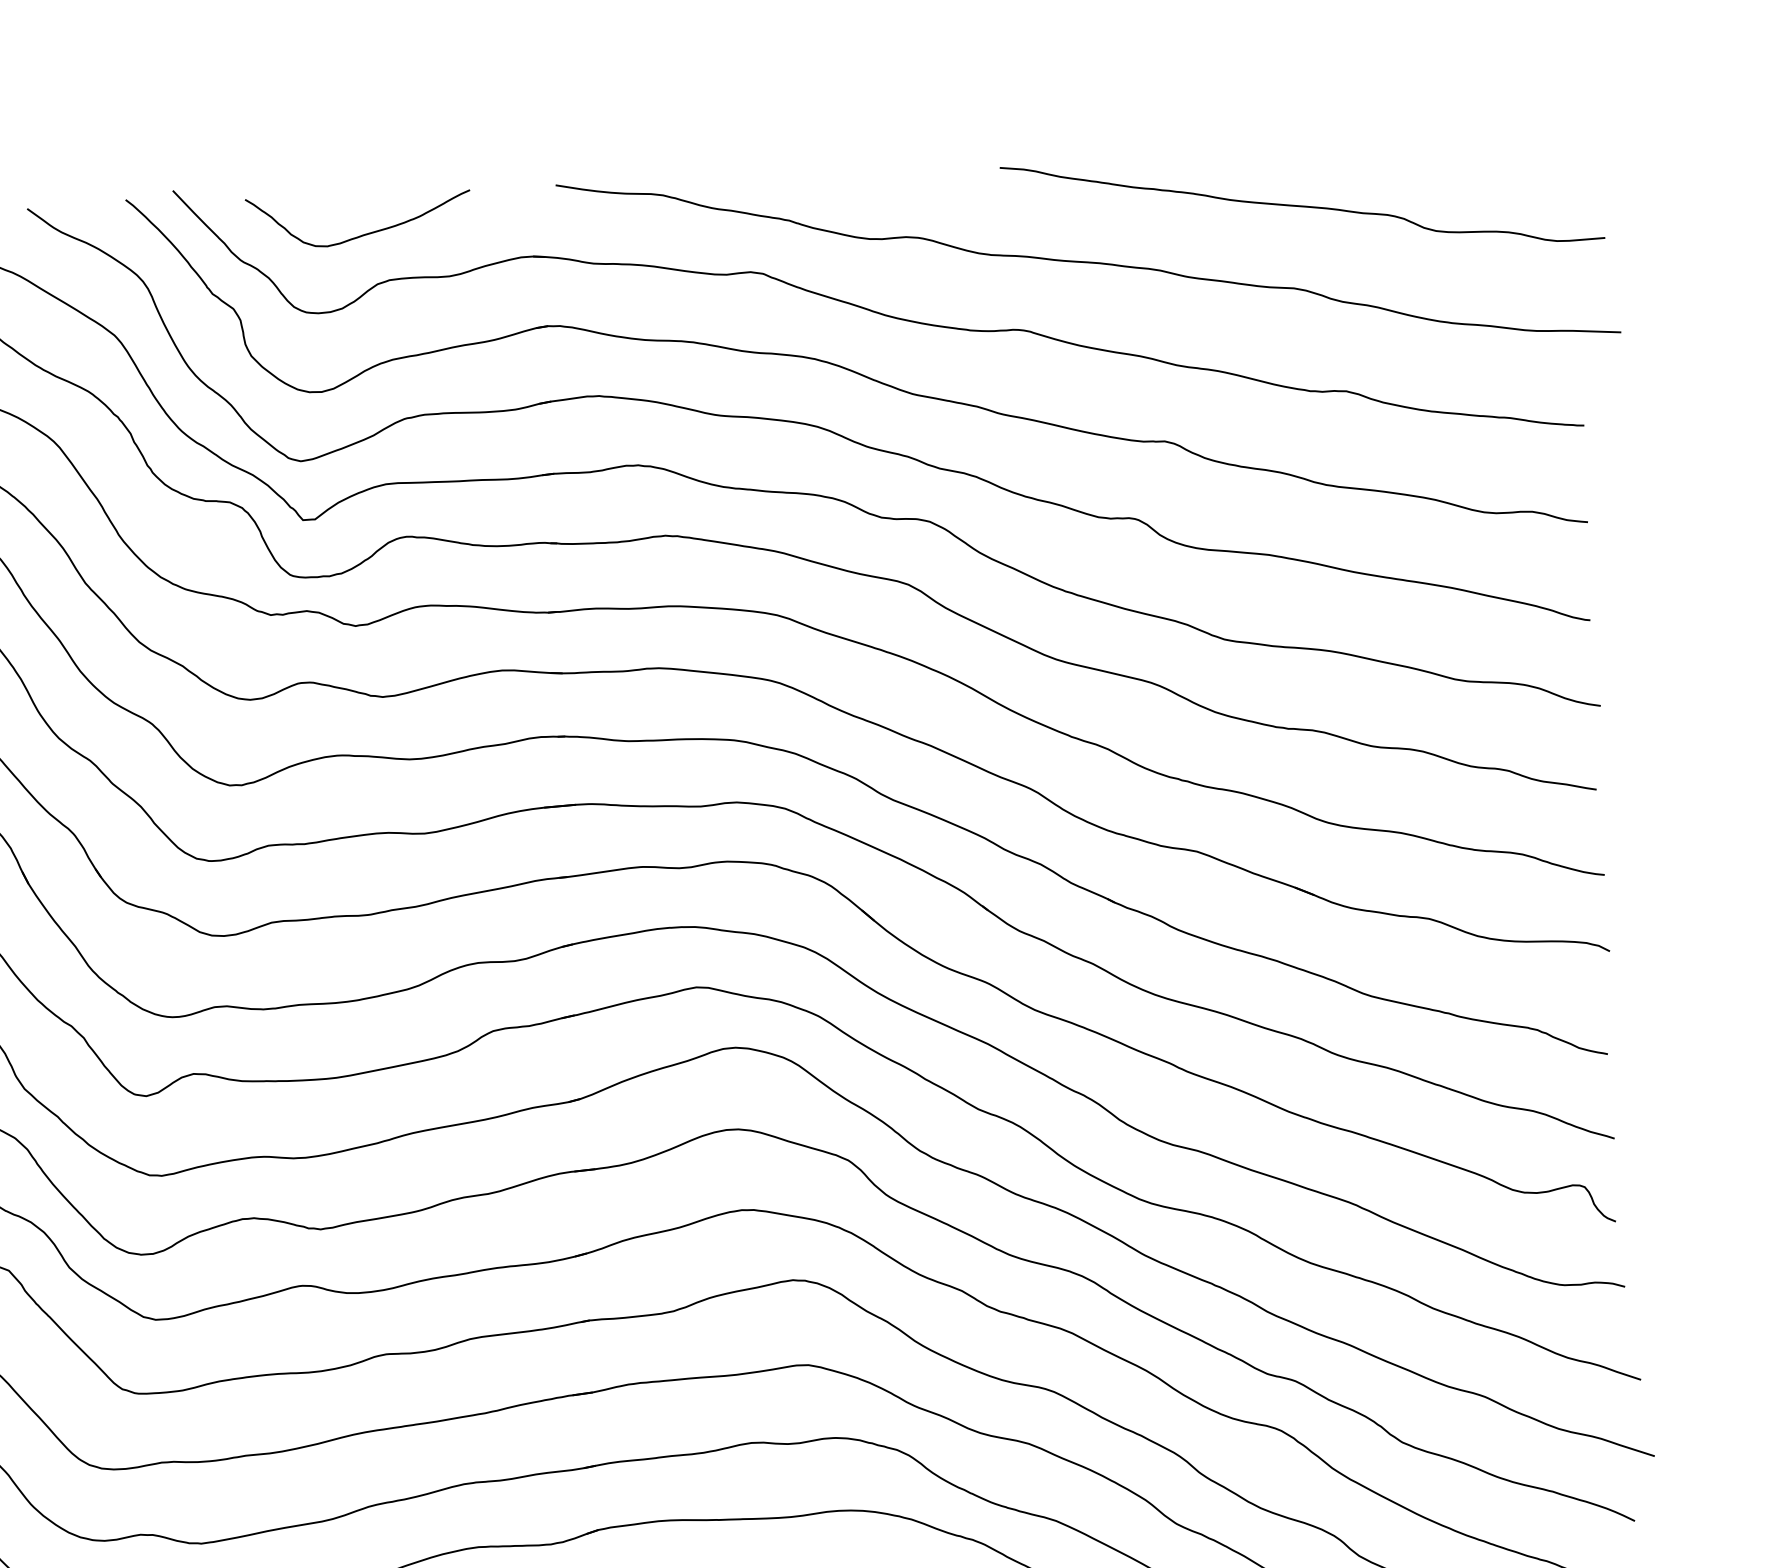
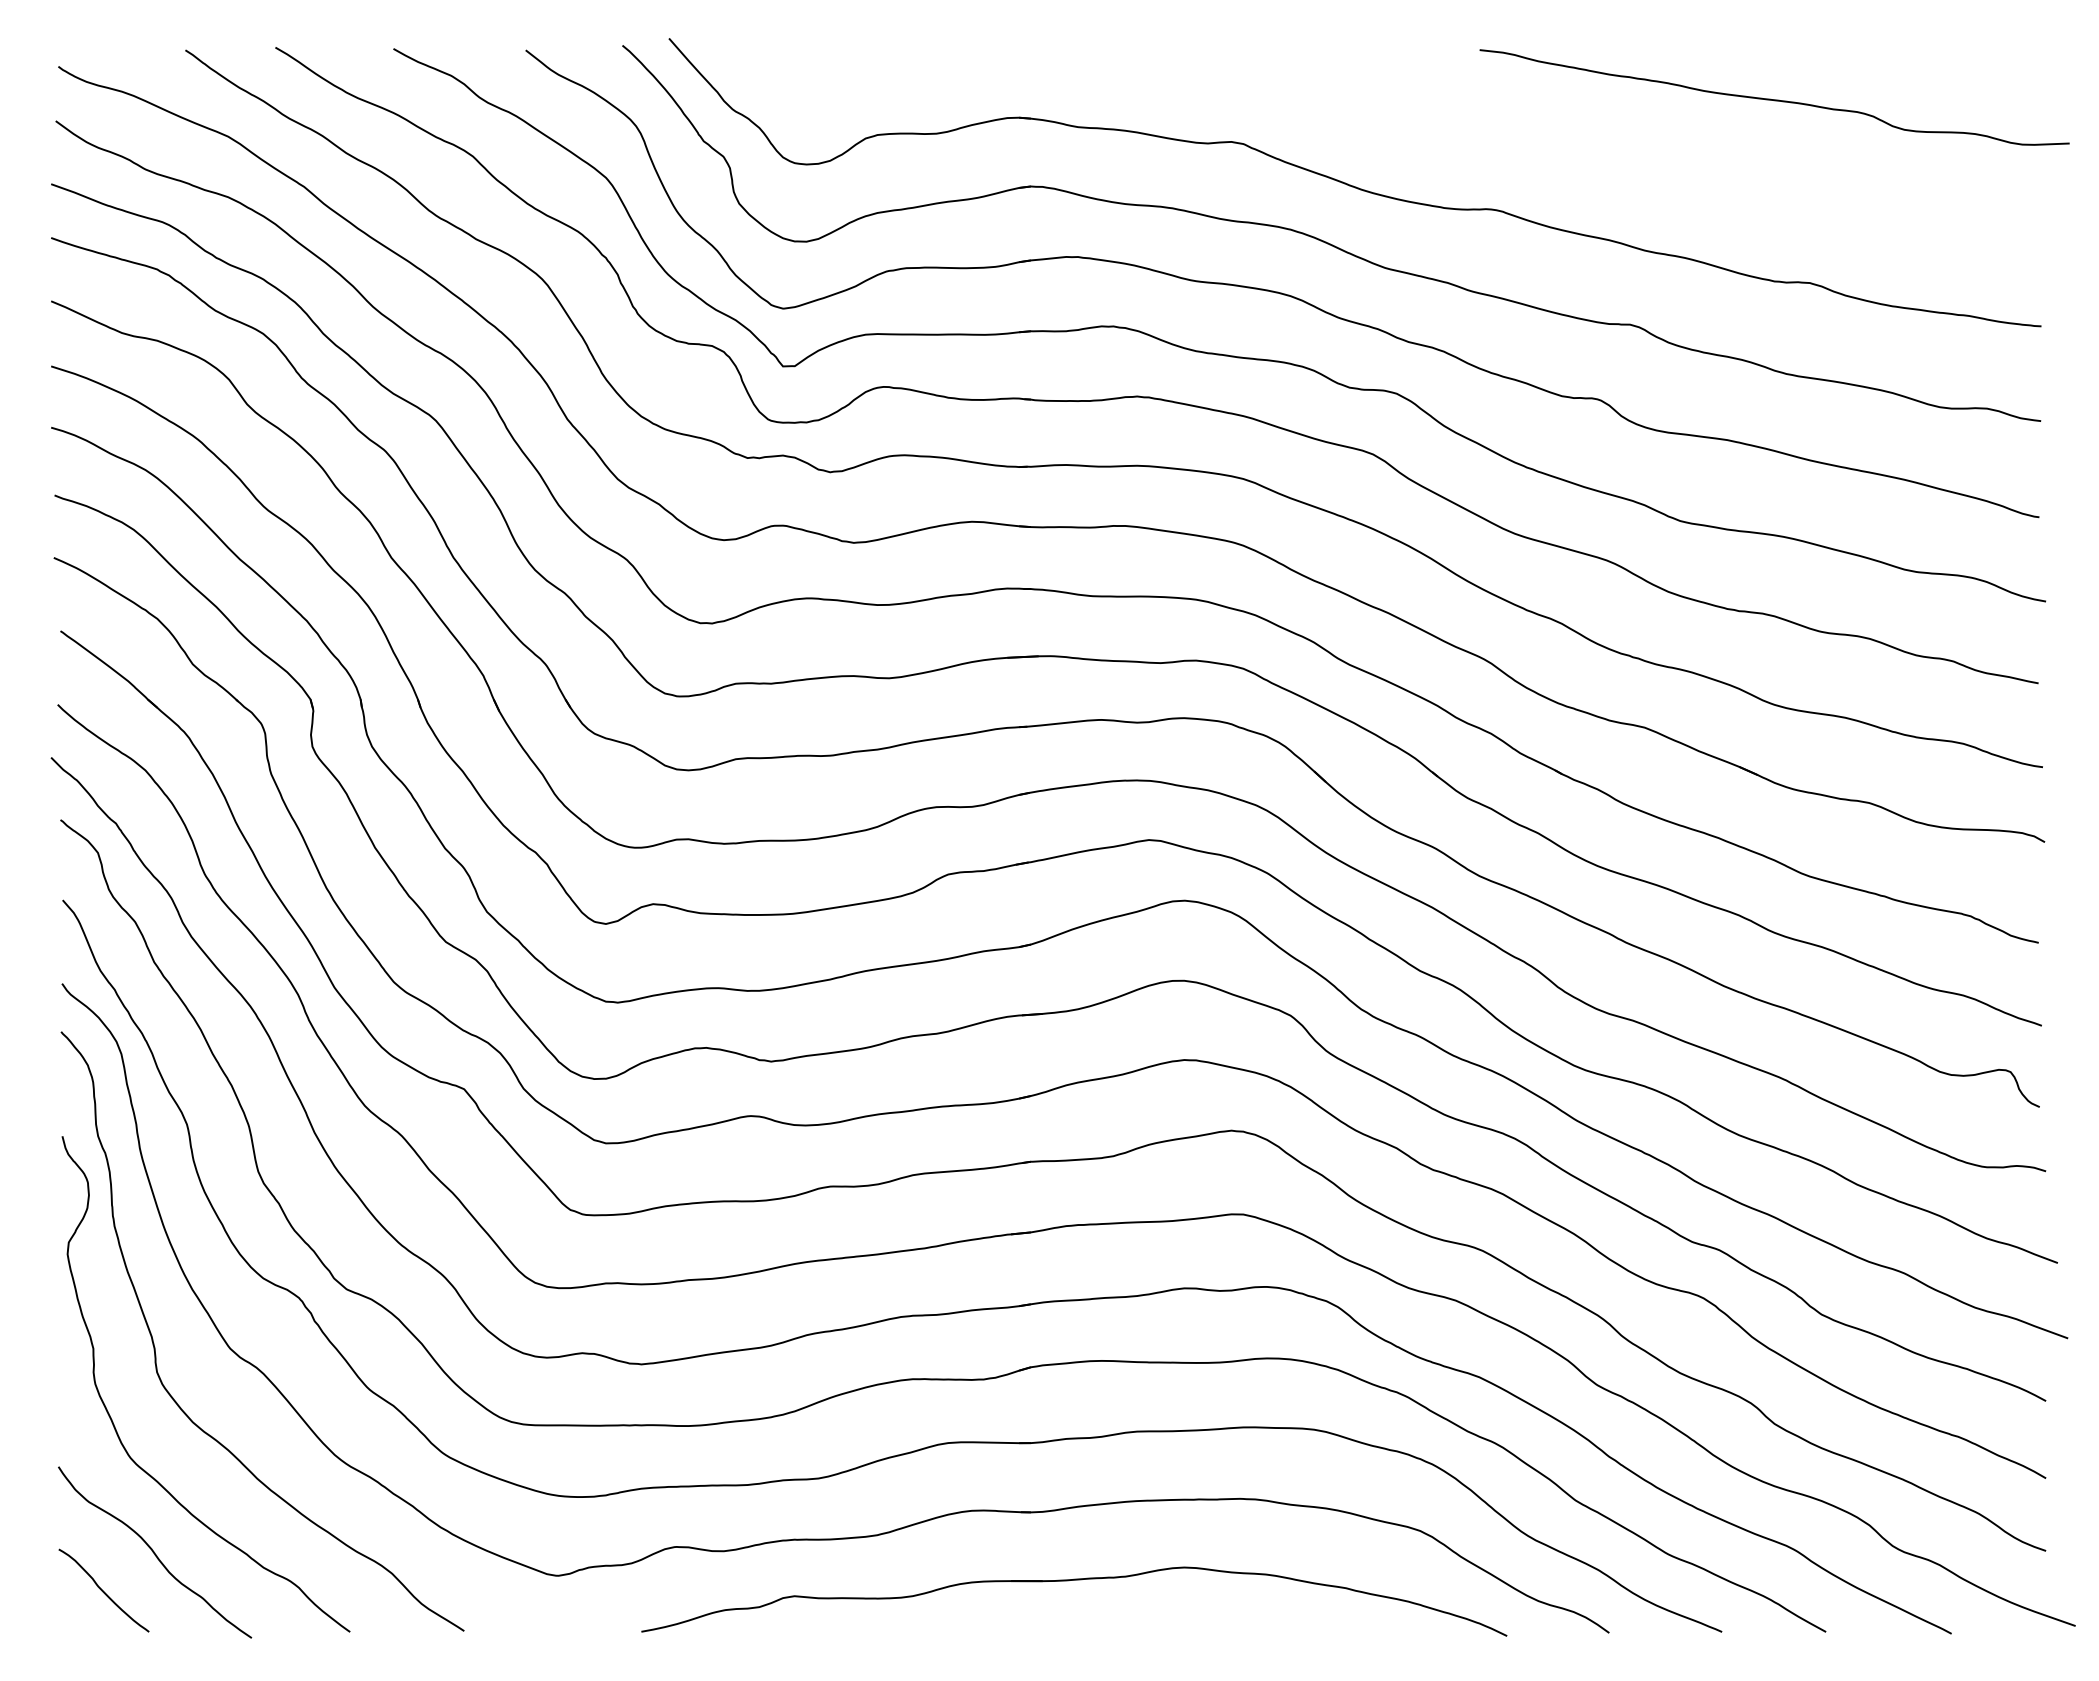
curve: (364, 233) -> (854, 88), removed
curve: (1088, 261) -> (1562, 145), removed

